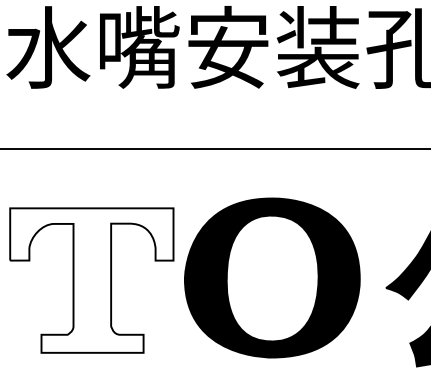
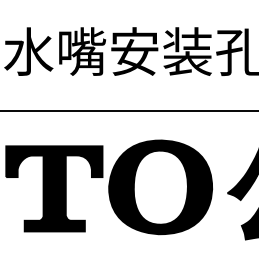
fill: (92, 279) -> (54, 188), added

